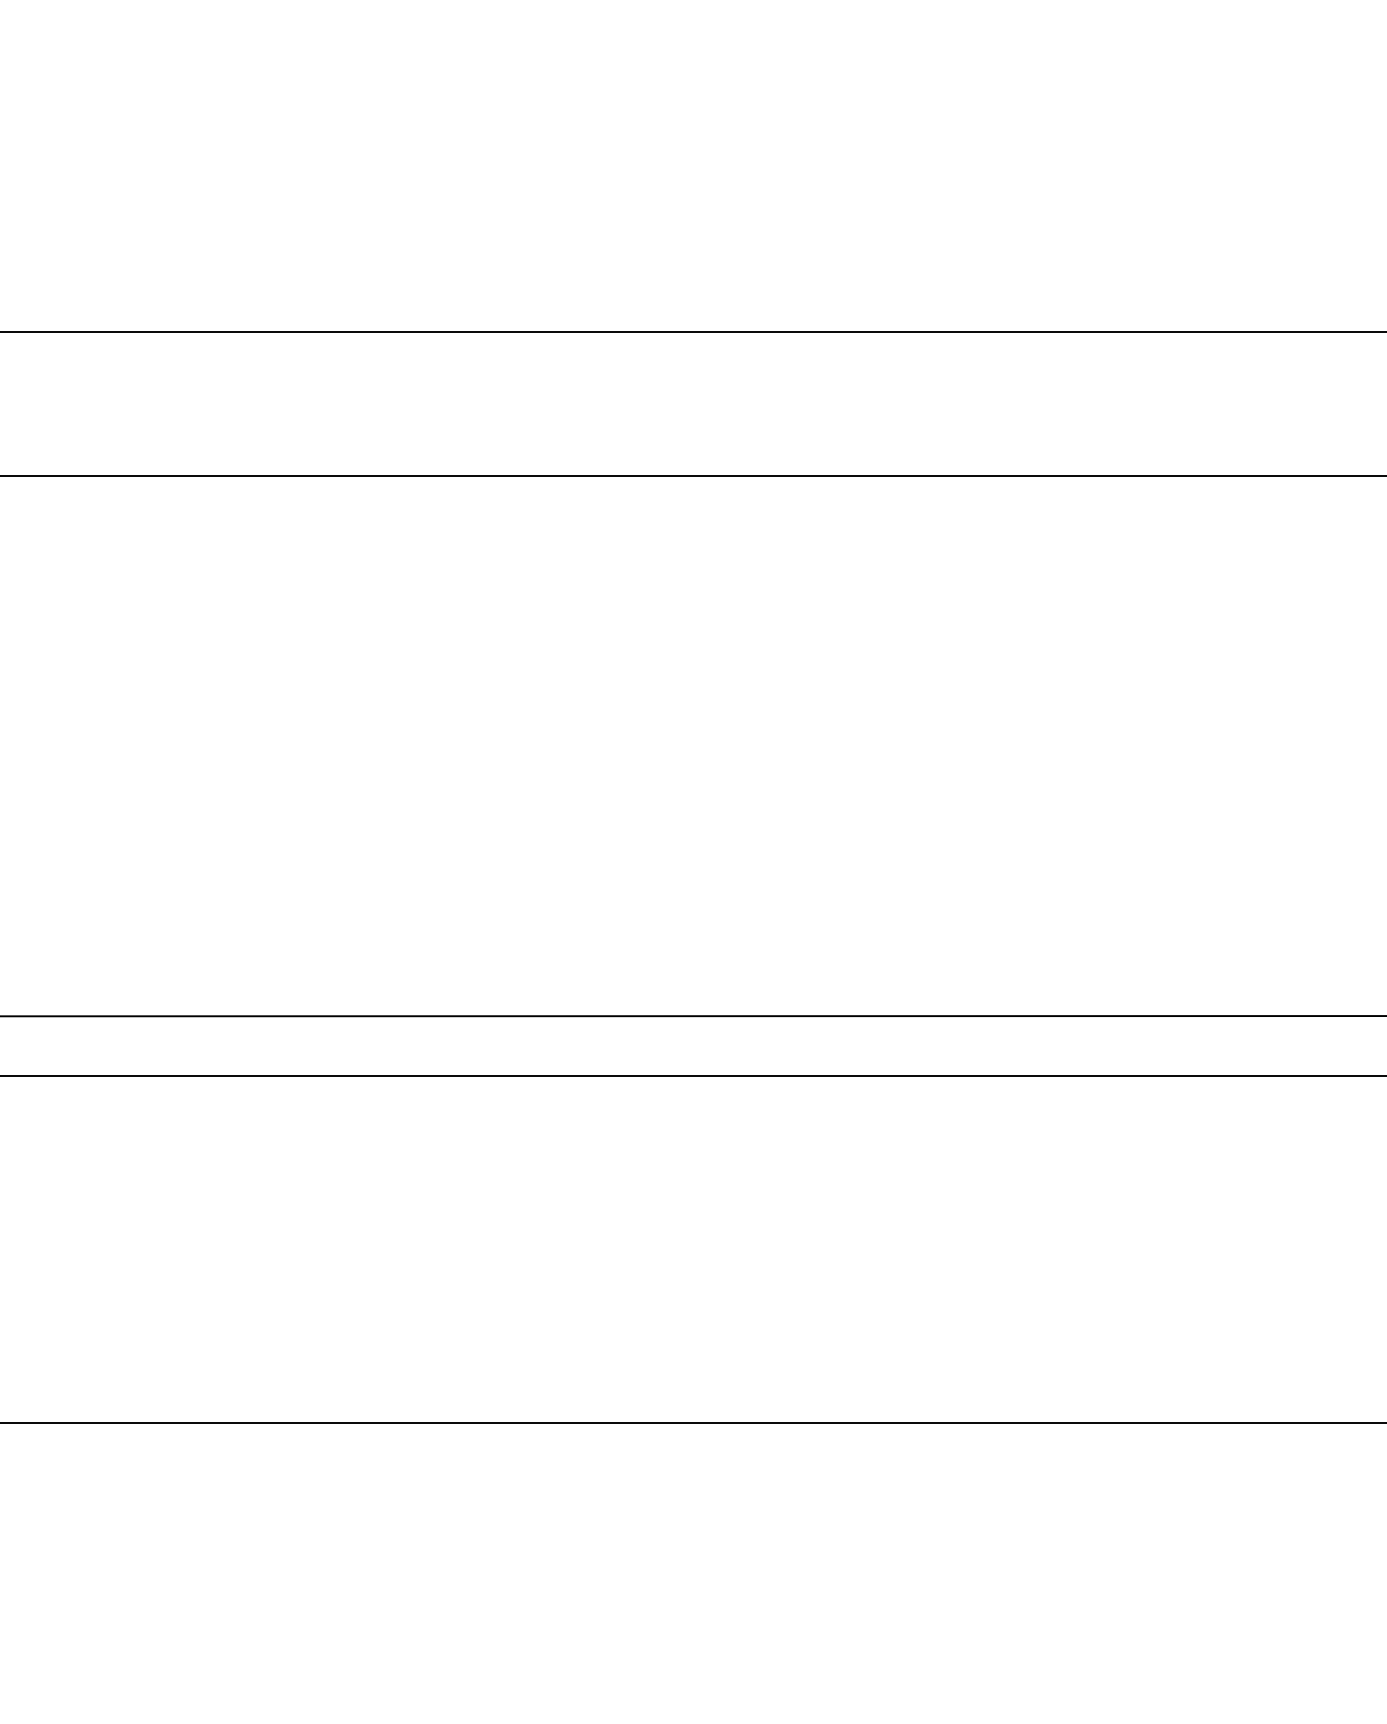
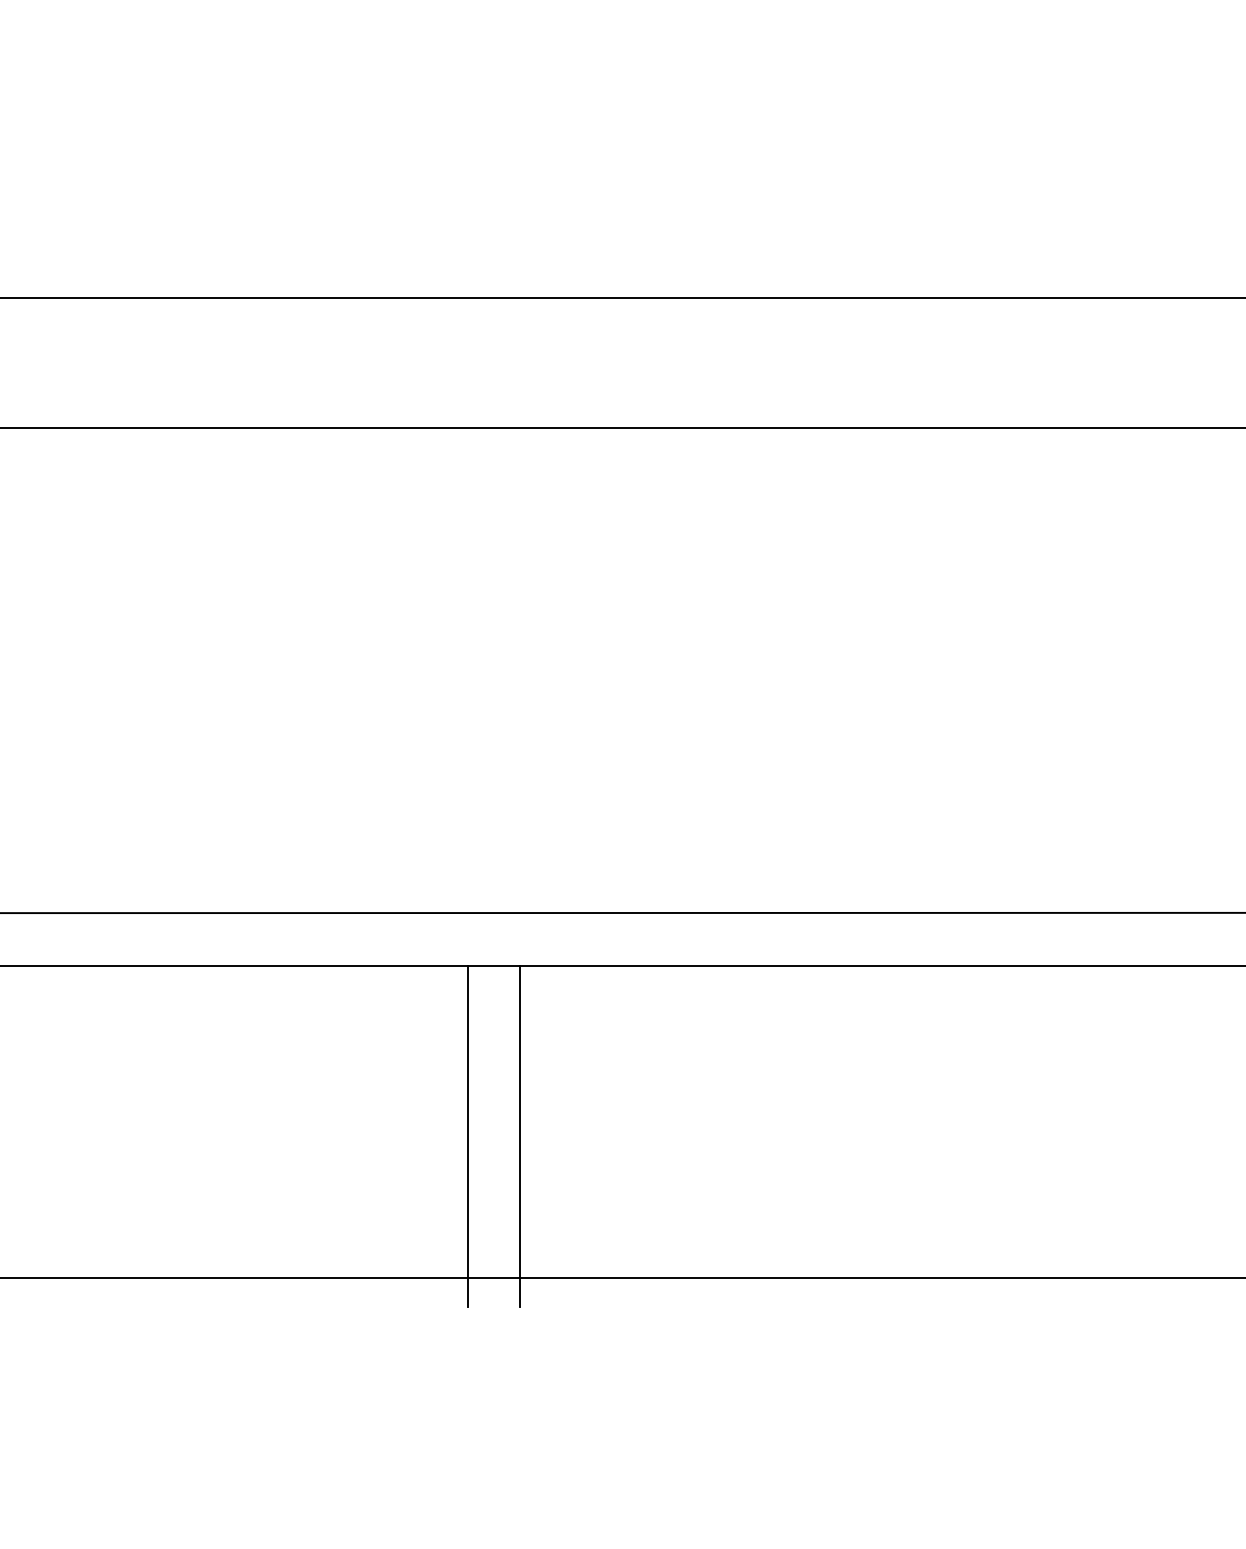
line: (520, 1264) -> (467, 1136), added
line: (578, 1264) -> (519, 1136), added

